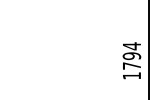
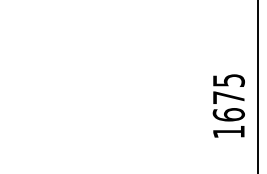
text: (131, 55) -> (228, 96), 1794 -> 1675

